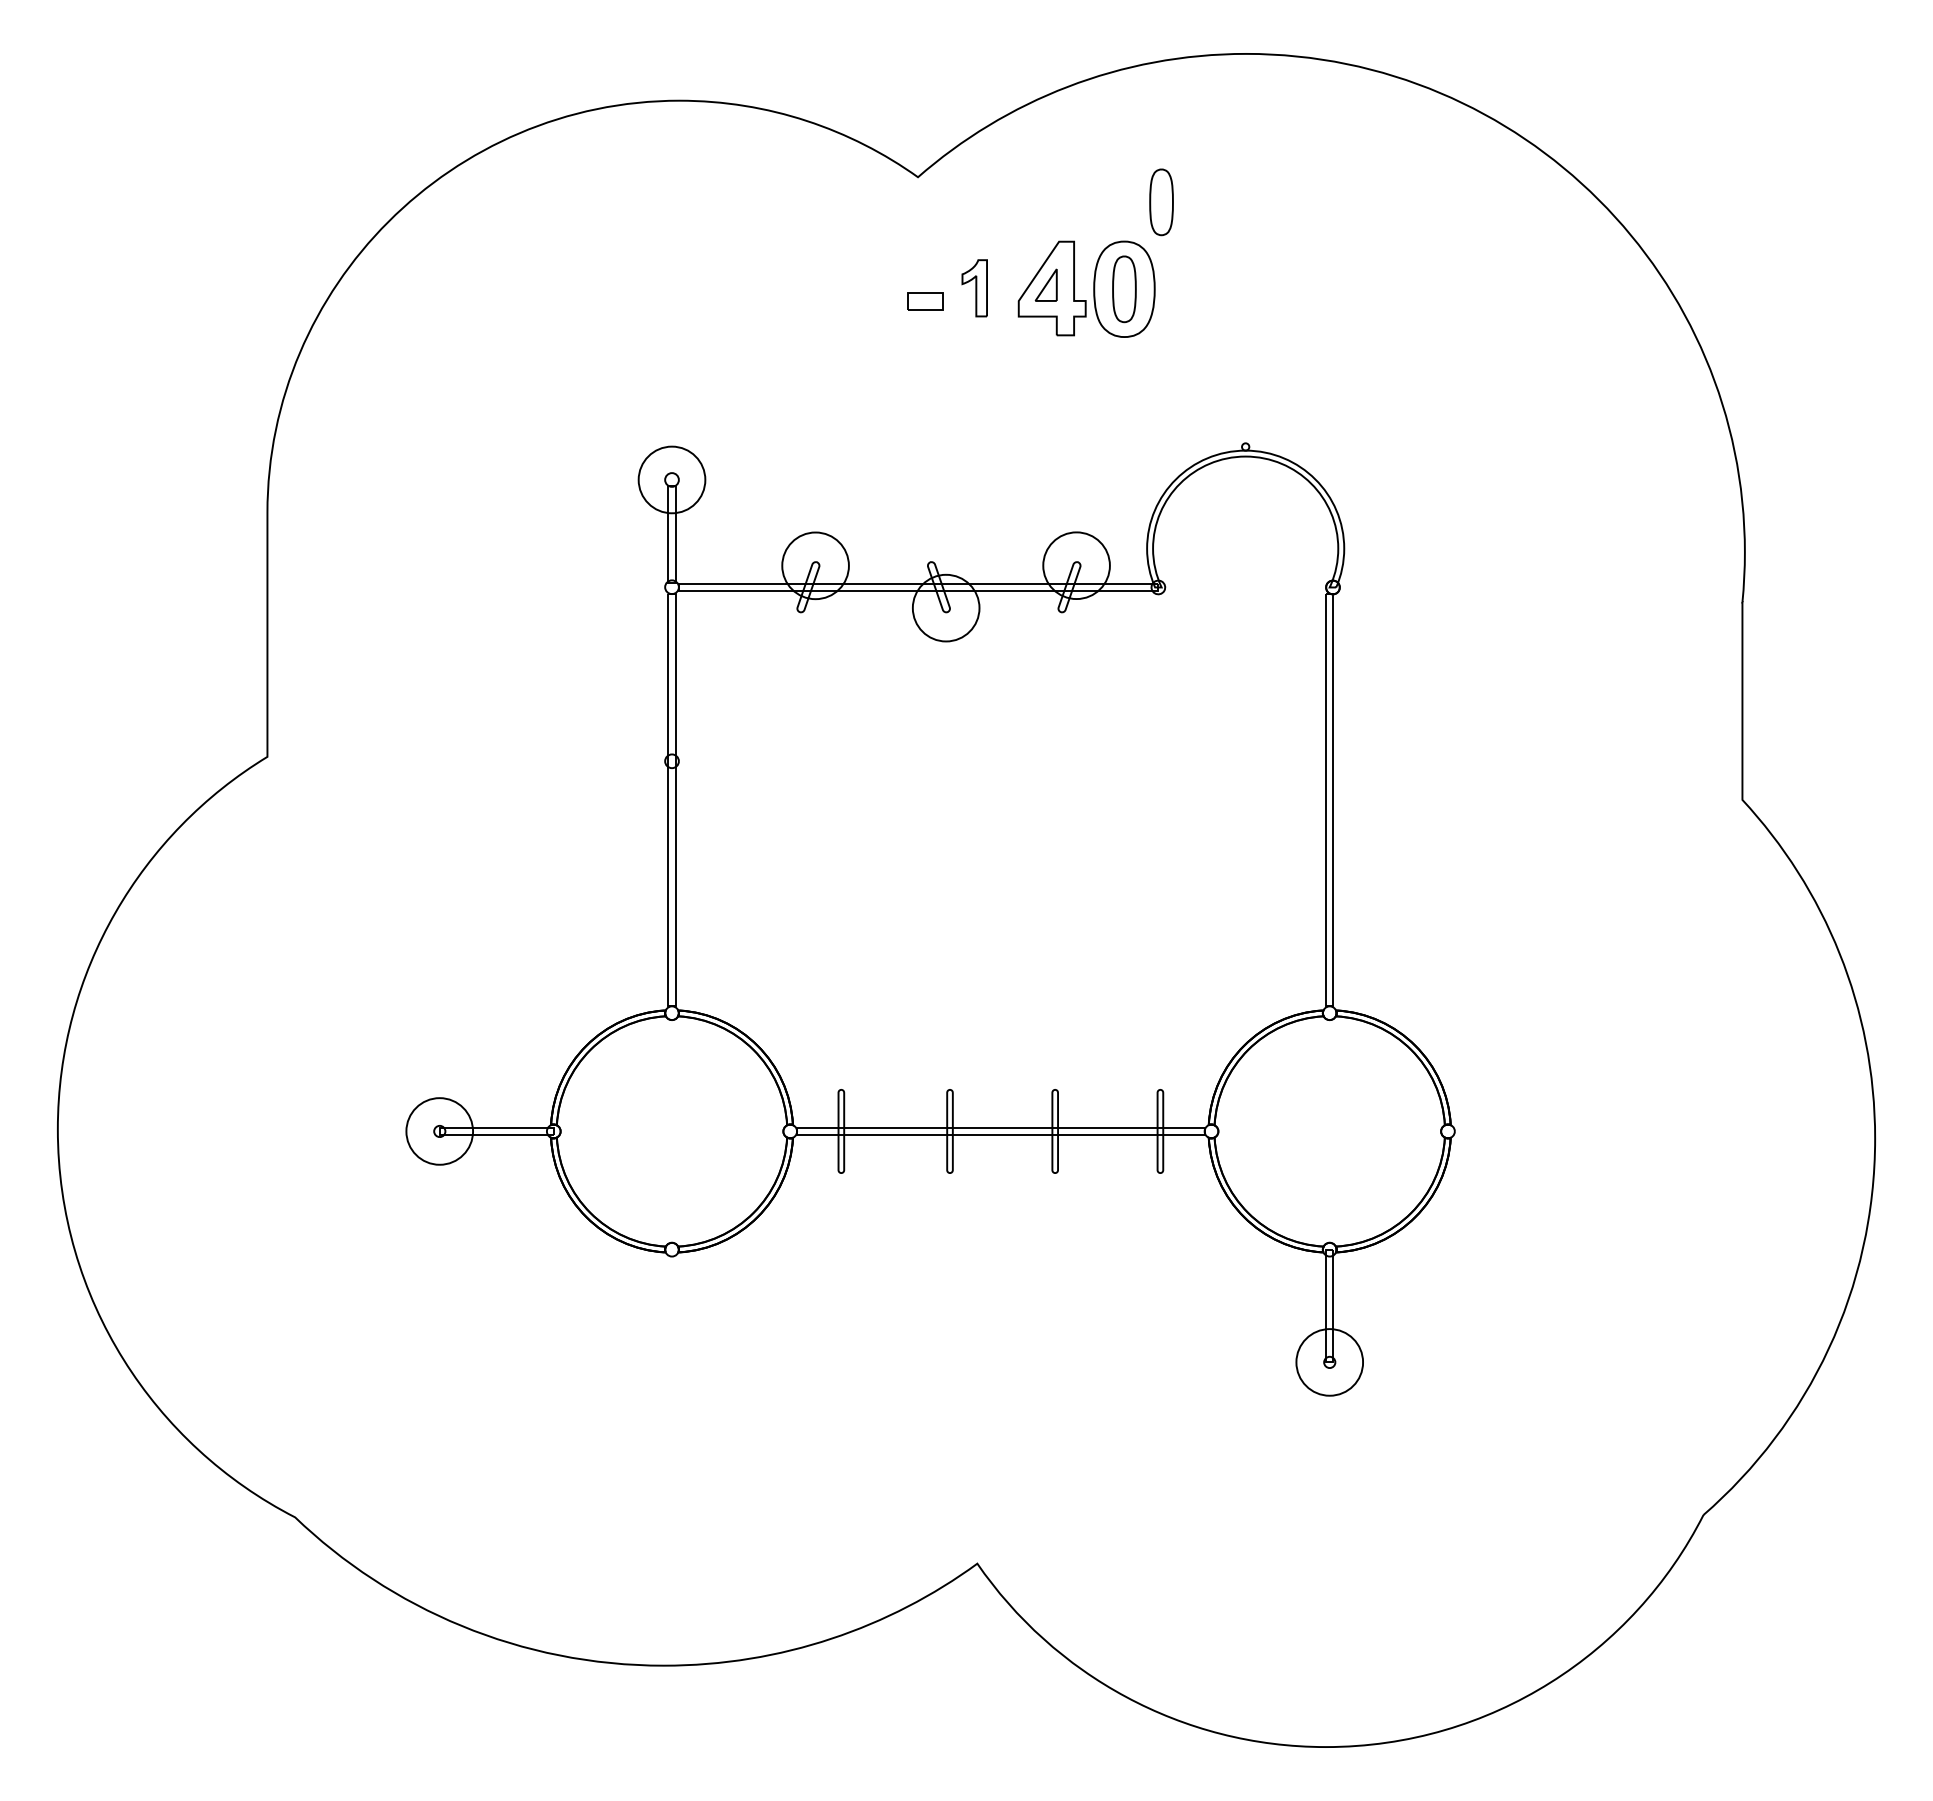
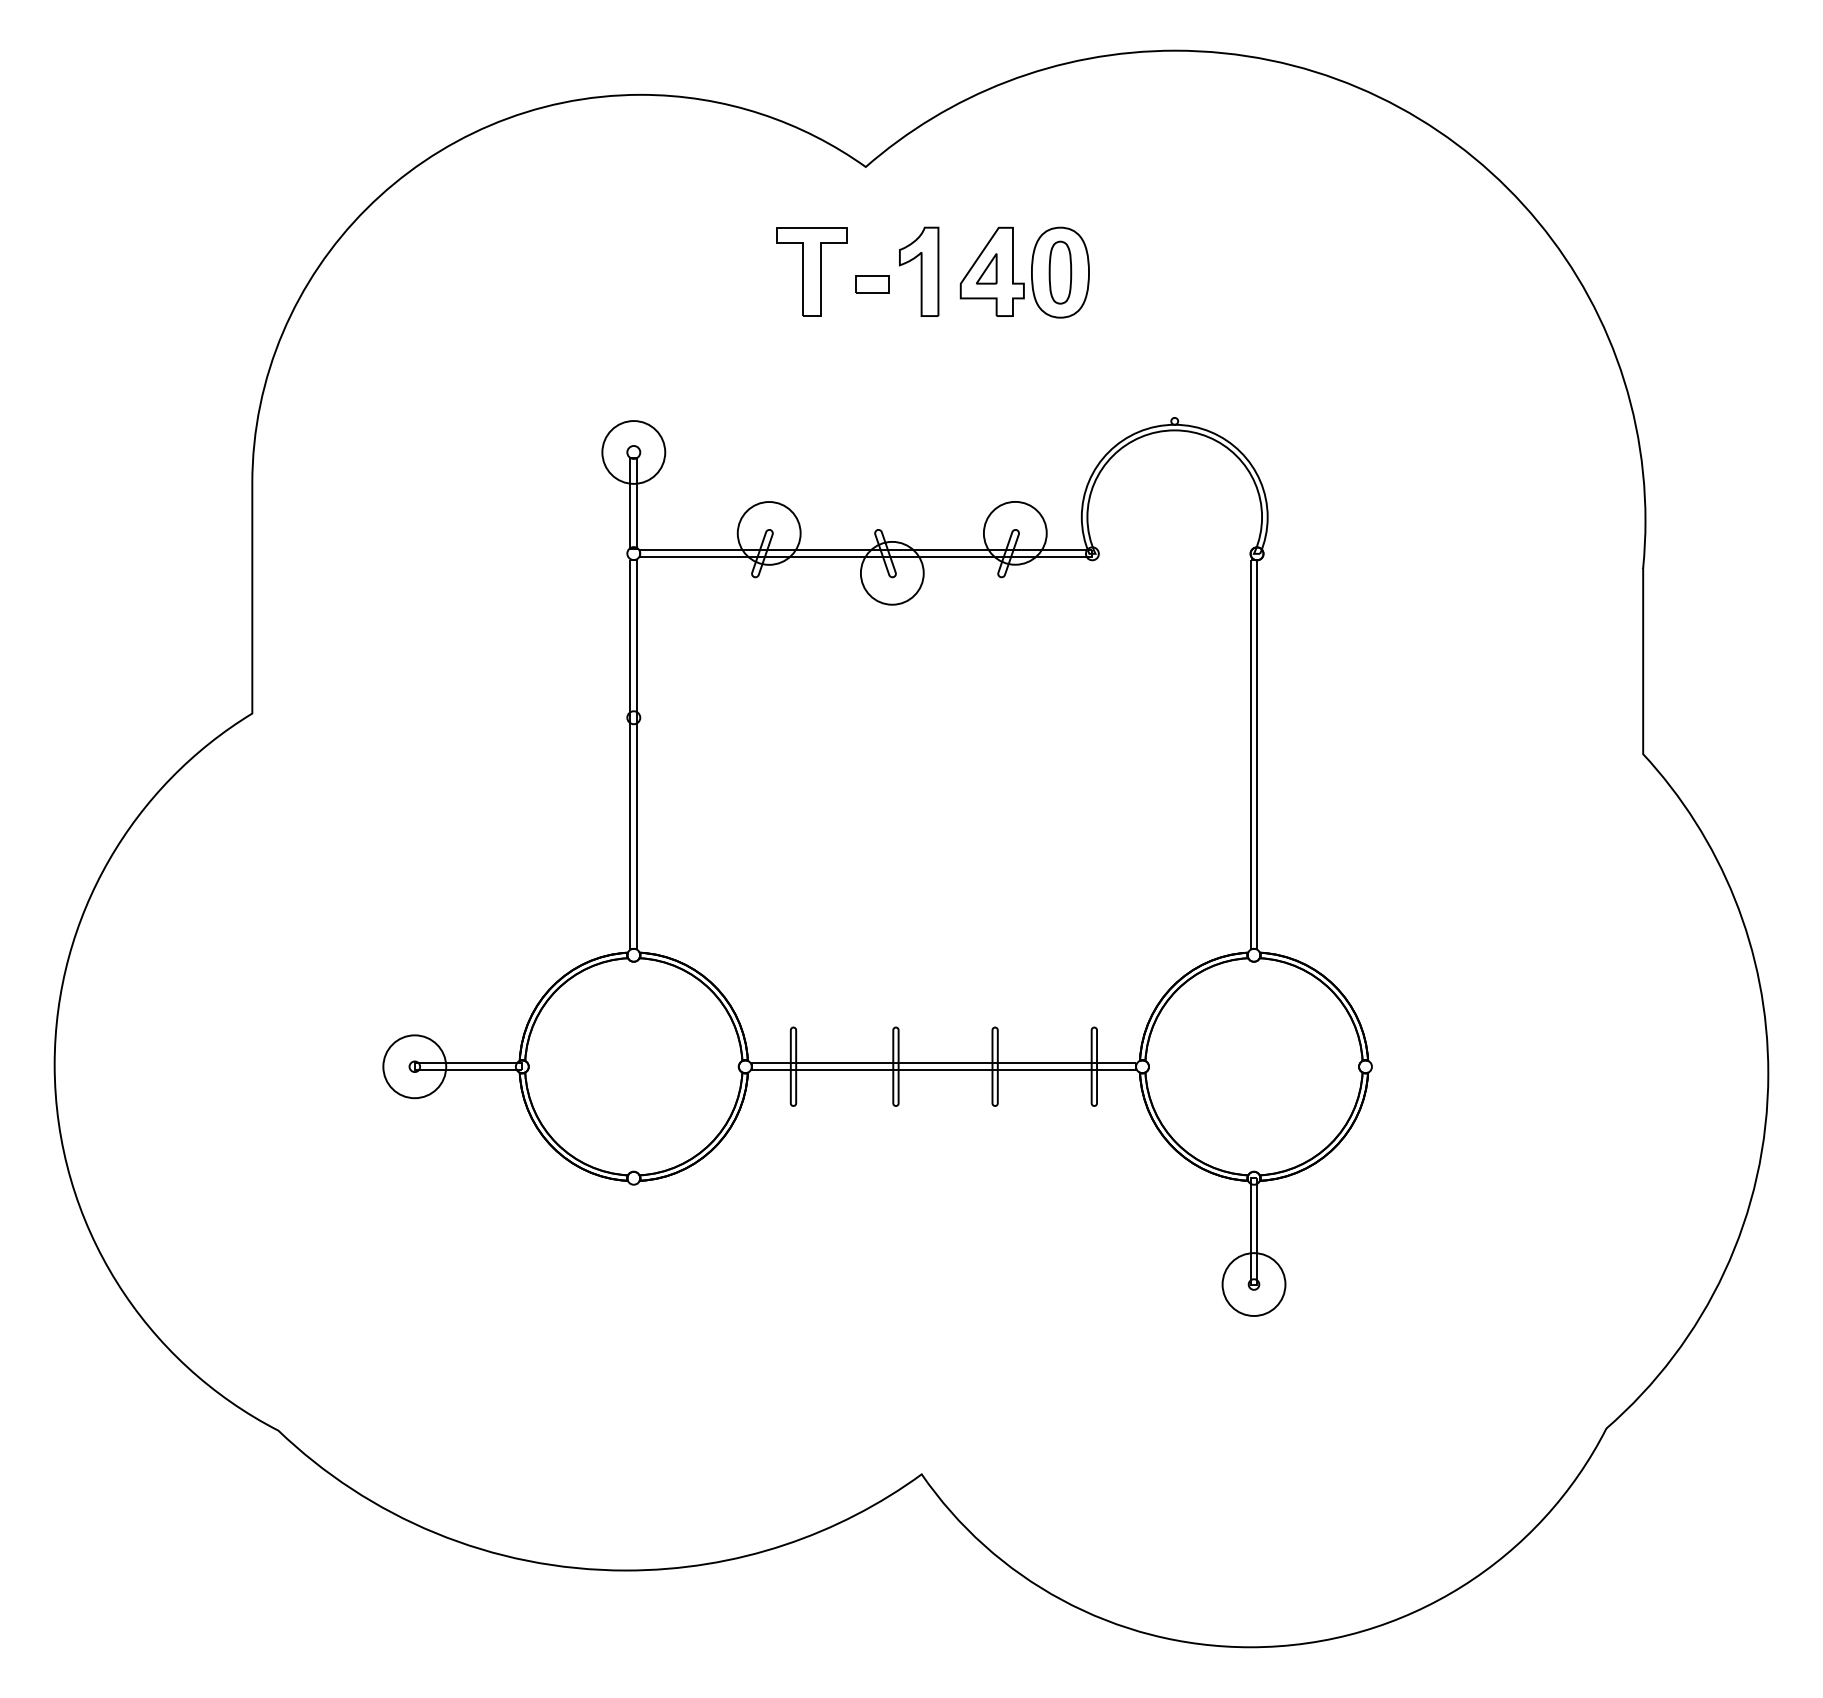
part: (1161, 202) -> (1095, 190), removed
part: (860, 288) -> (811, 271), added
part: (974, 288) -> (919, 271), size x1.67

